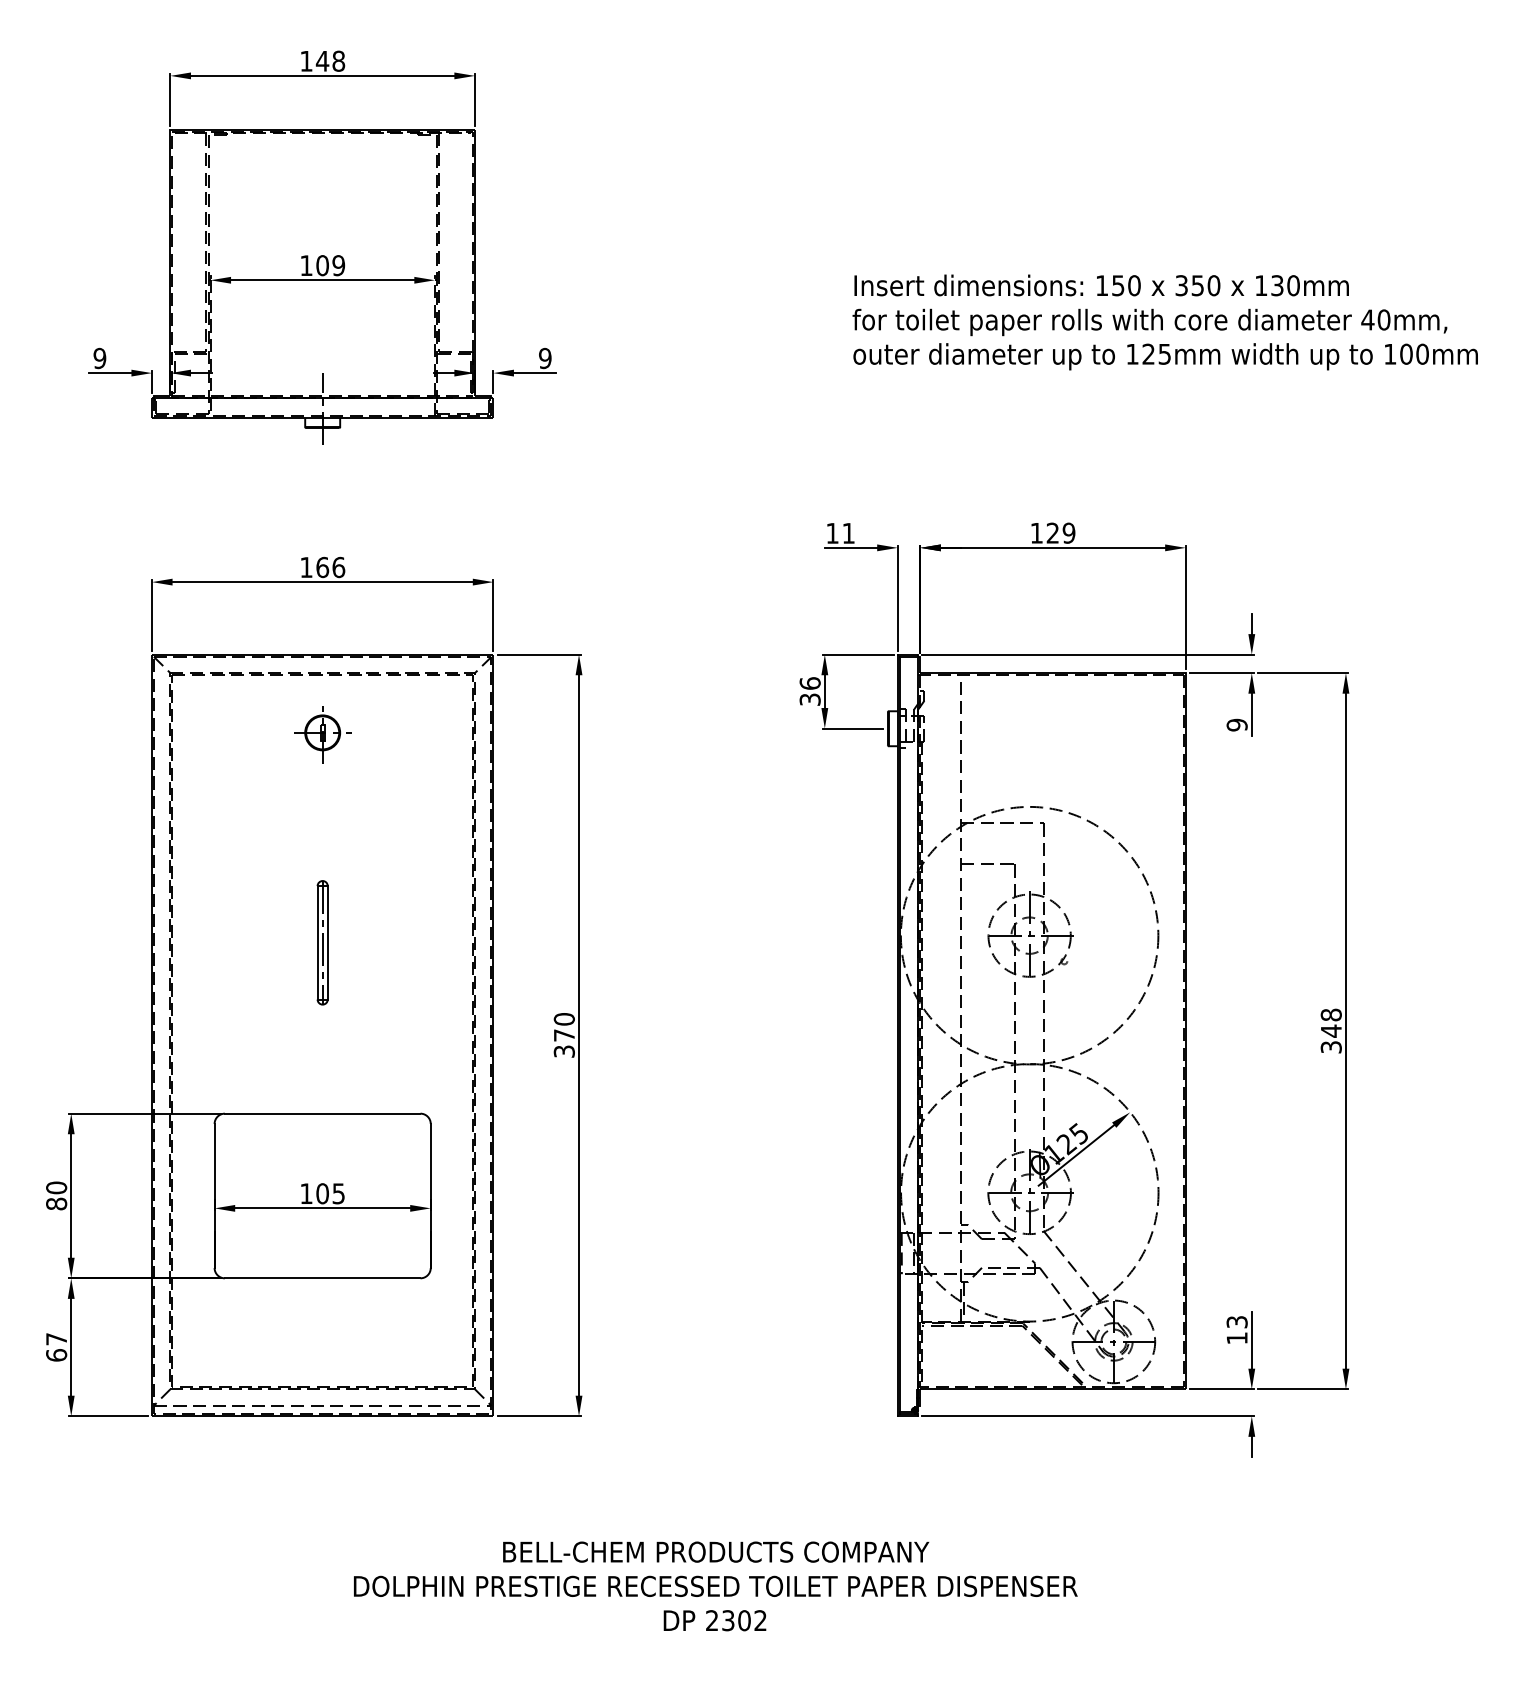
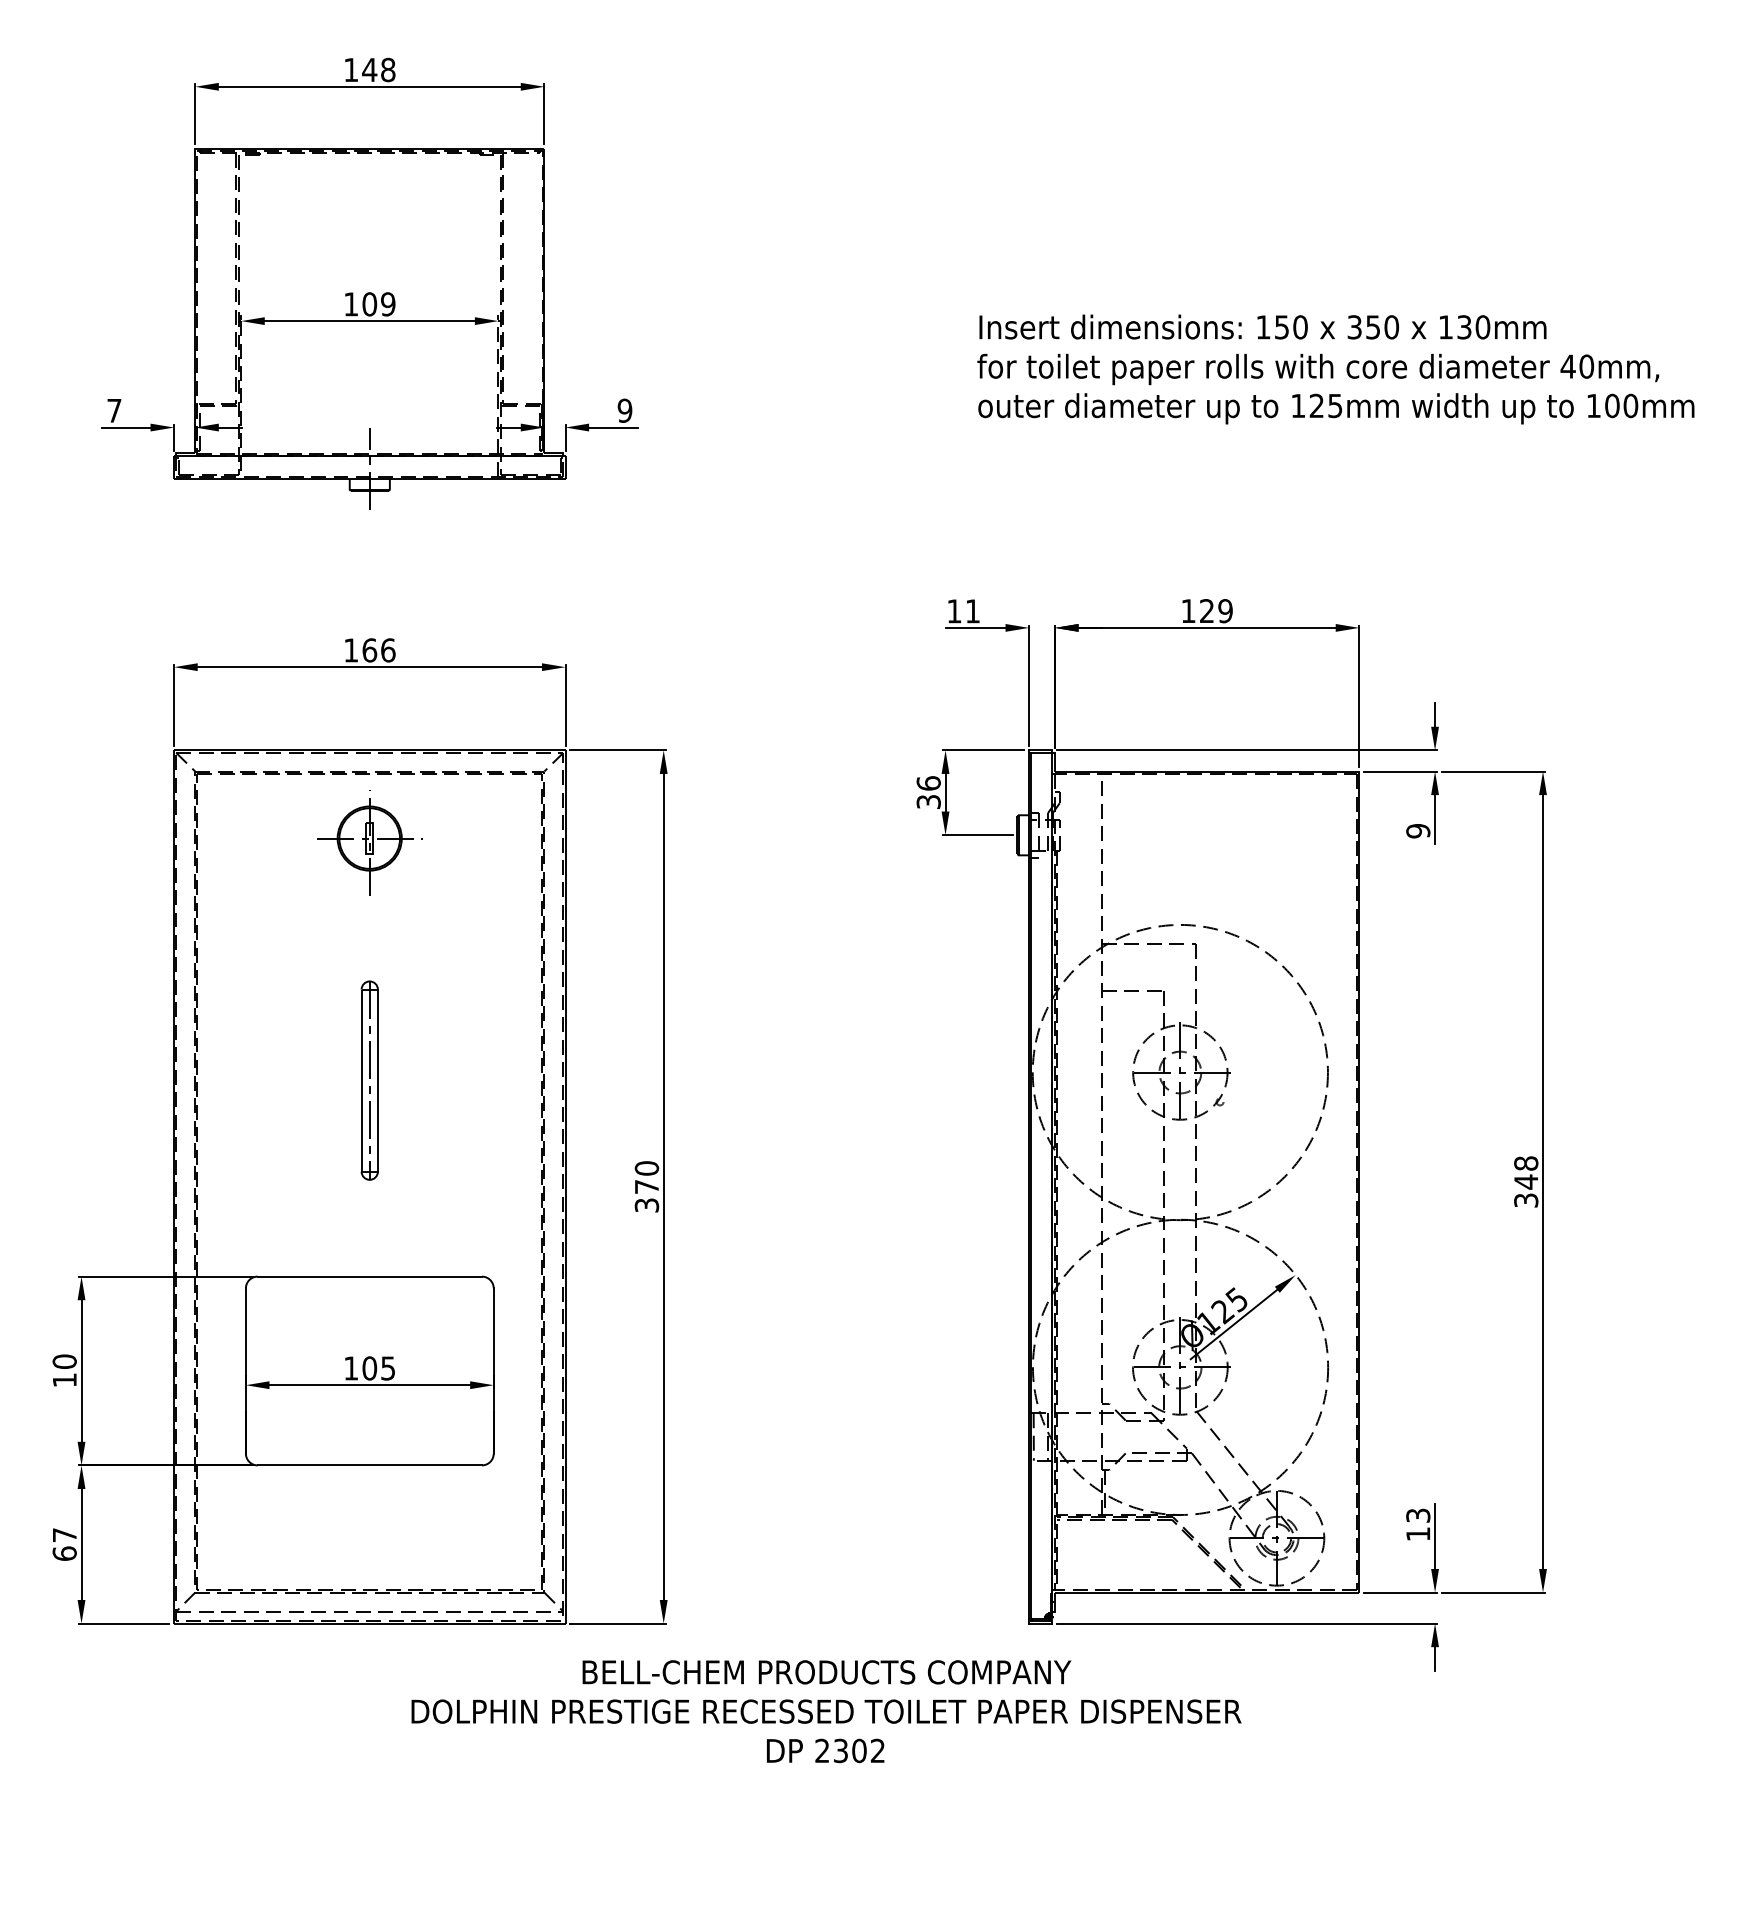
text: (100, 358) -> (114, 410), 9 -> 7
part: (322, 735) -> (369, 842), size x1.6
part: (322, 942) -> (369, 1080), size x1.4
text: (56, 1204) -> (64, 1380), 80 -> 10
text: (715, 1586) -> (826, 1711), moved

